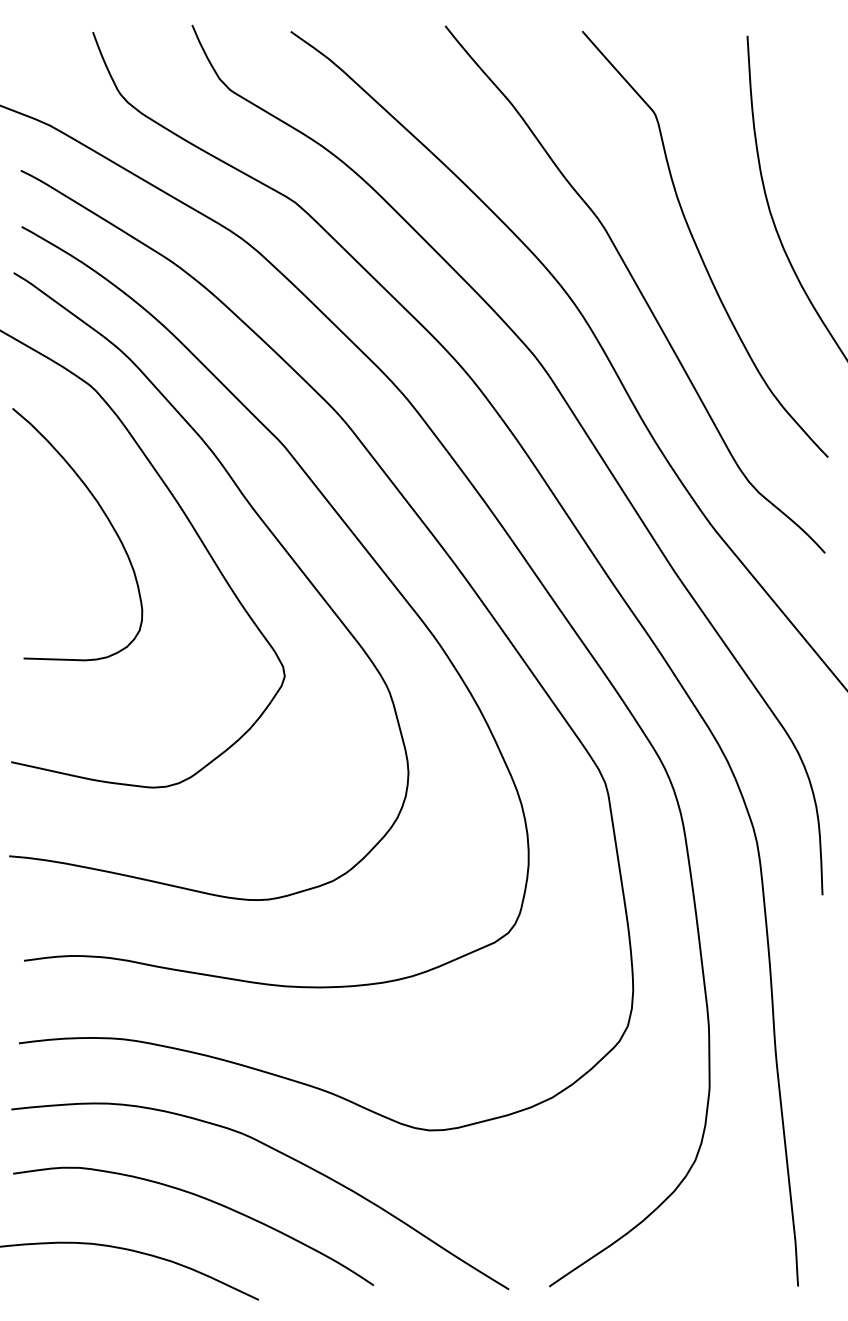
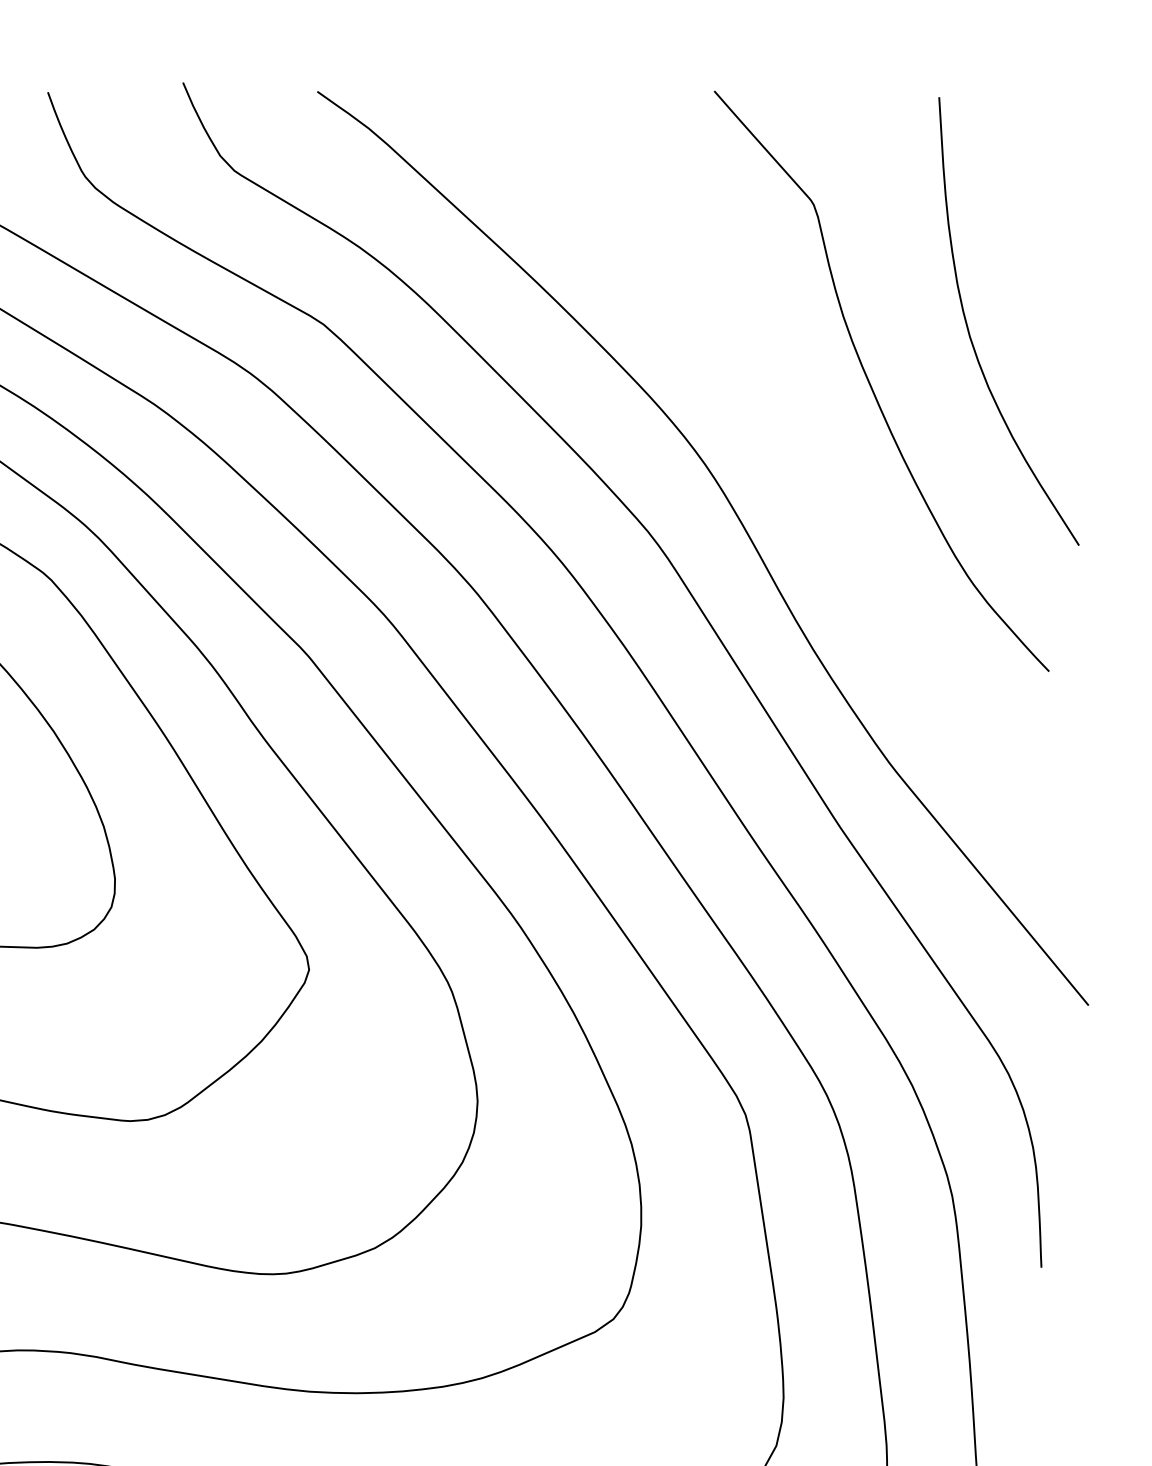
curve: (637, 288) -> (789, 441), removed

